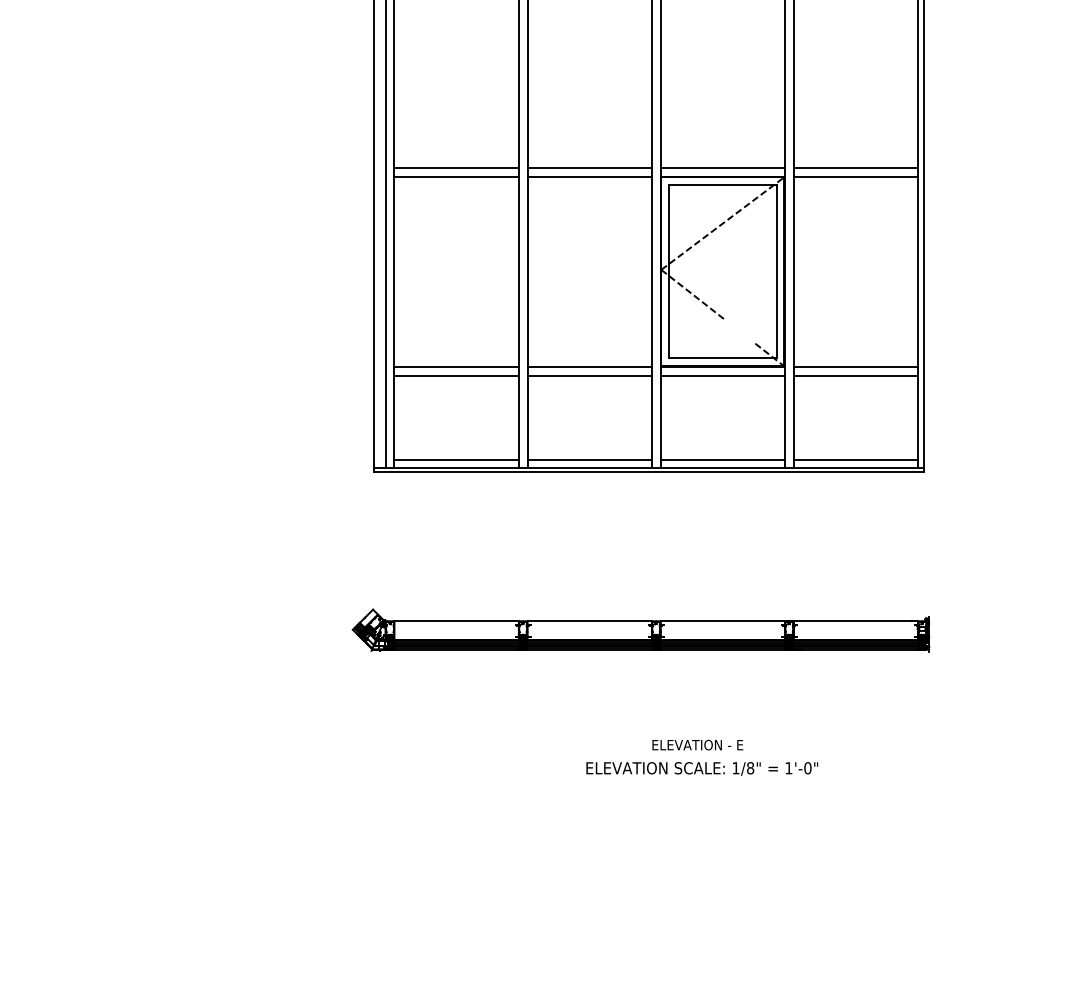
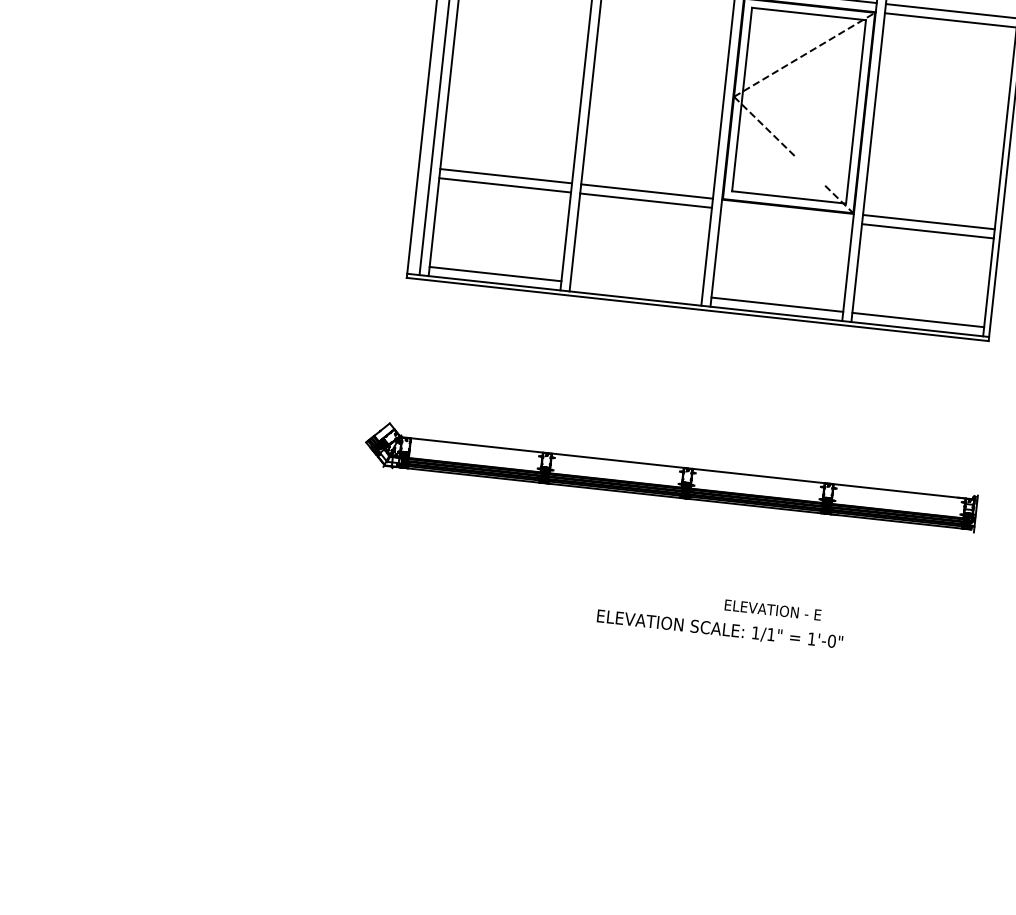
line: (722, 375) -> (786, 215), removed
line: (589, 459) -> (636, 289), removed
text: (697, 744) -> (772, 609), moved
text: (750, 768) -> (771, 634), 1/8" -> 1/1"

